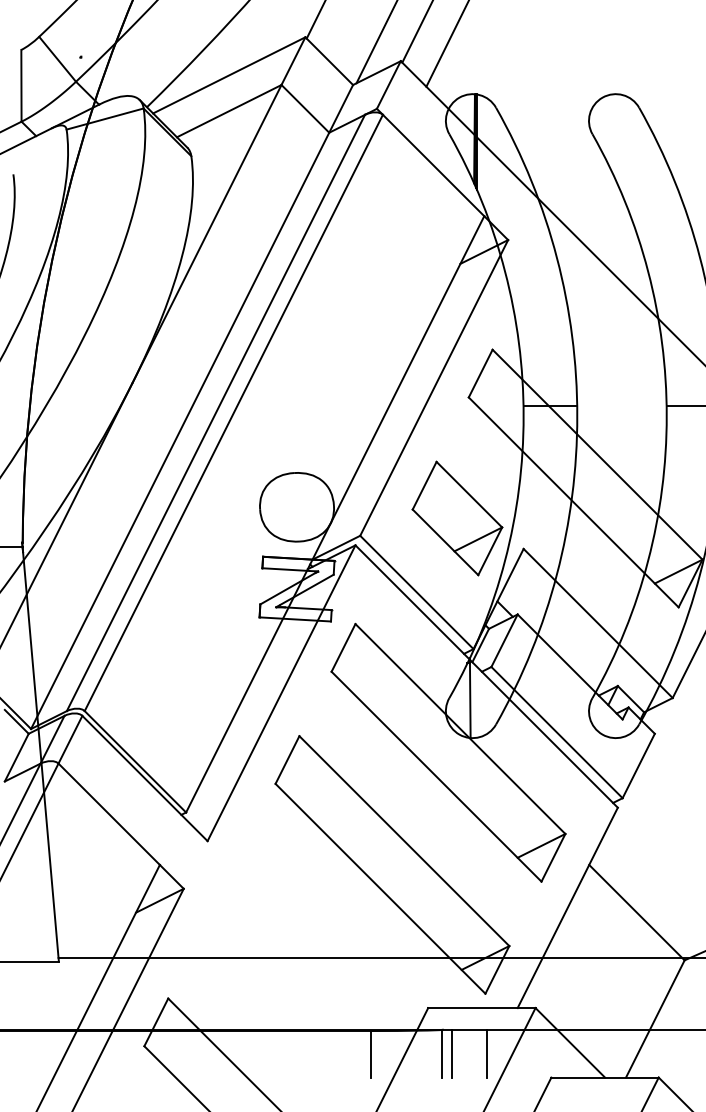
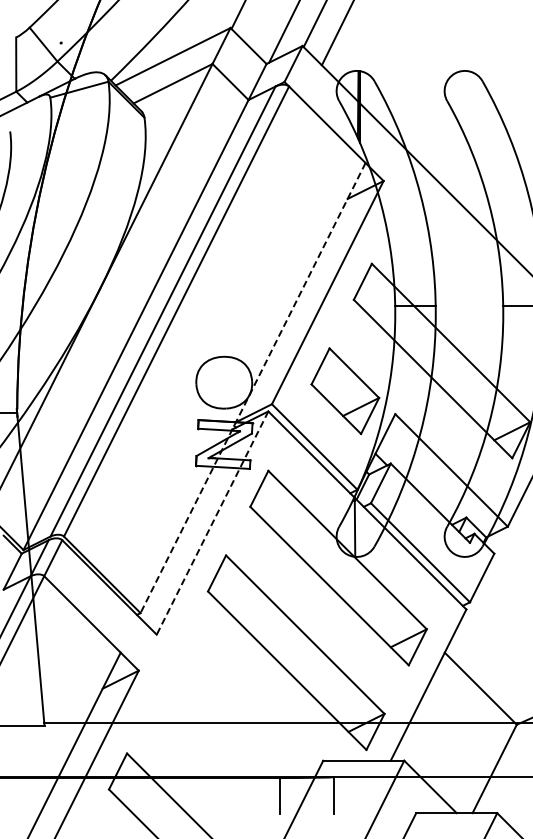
line: (335, 514) -> (253, 388), solid -> dashed
line: (281, 693) -> (212, 523), solid -> dashed
line: (452, 1052) -> (341, 794), removed
line: (486, 1052) -> (367, 794), removed

